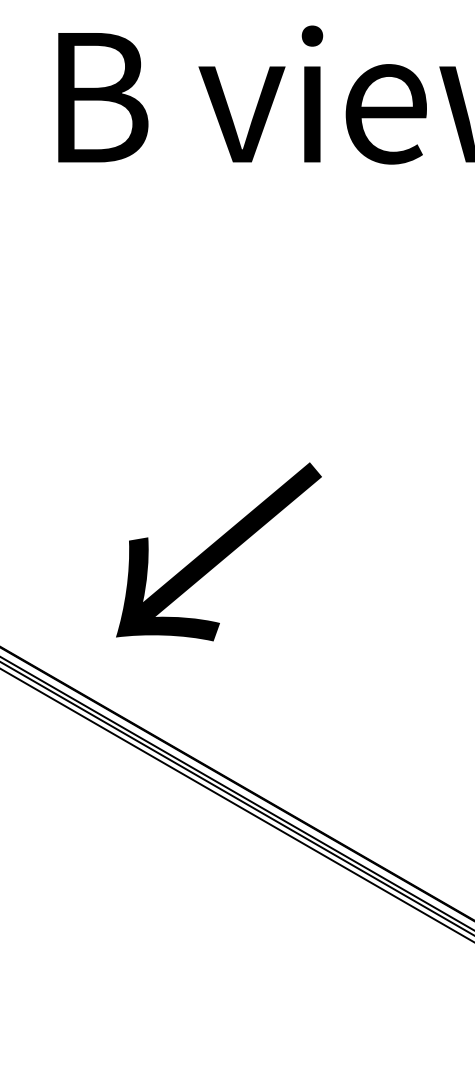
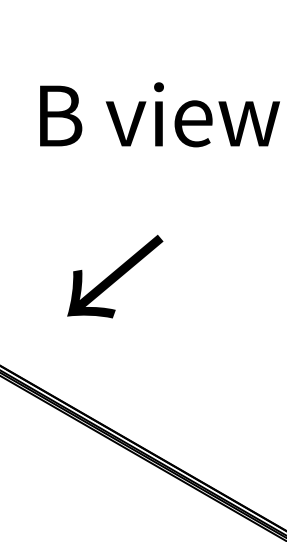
text: (219, 551) -> (115, 276), moved

